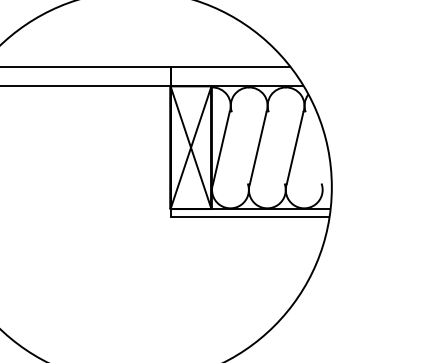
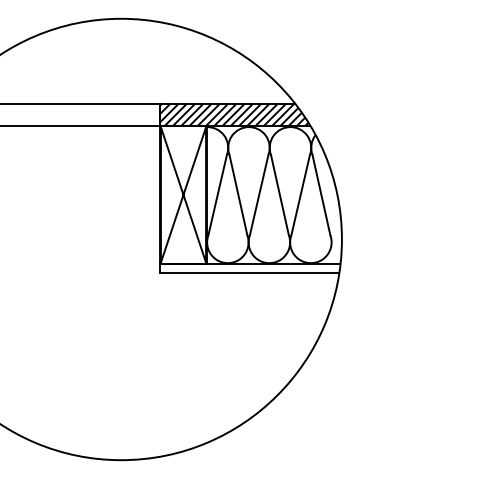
hatch: (236, 76) -> (234, 114), added
line: (239, 148) -> (238, 195), added
line: (276, 148) -> (279, 195), added
line: (313, 148) -> (321, 195), added

